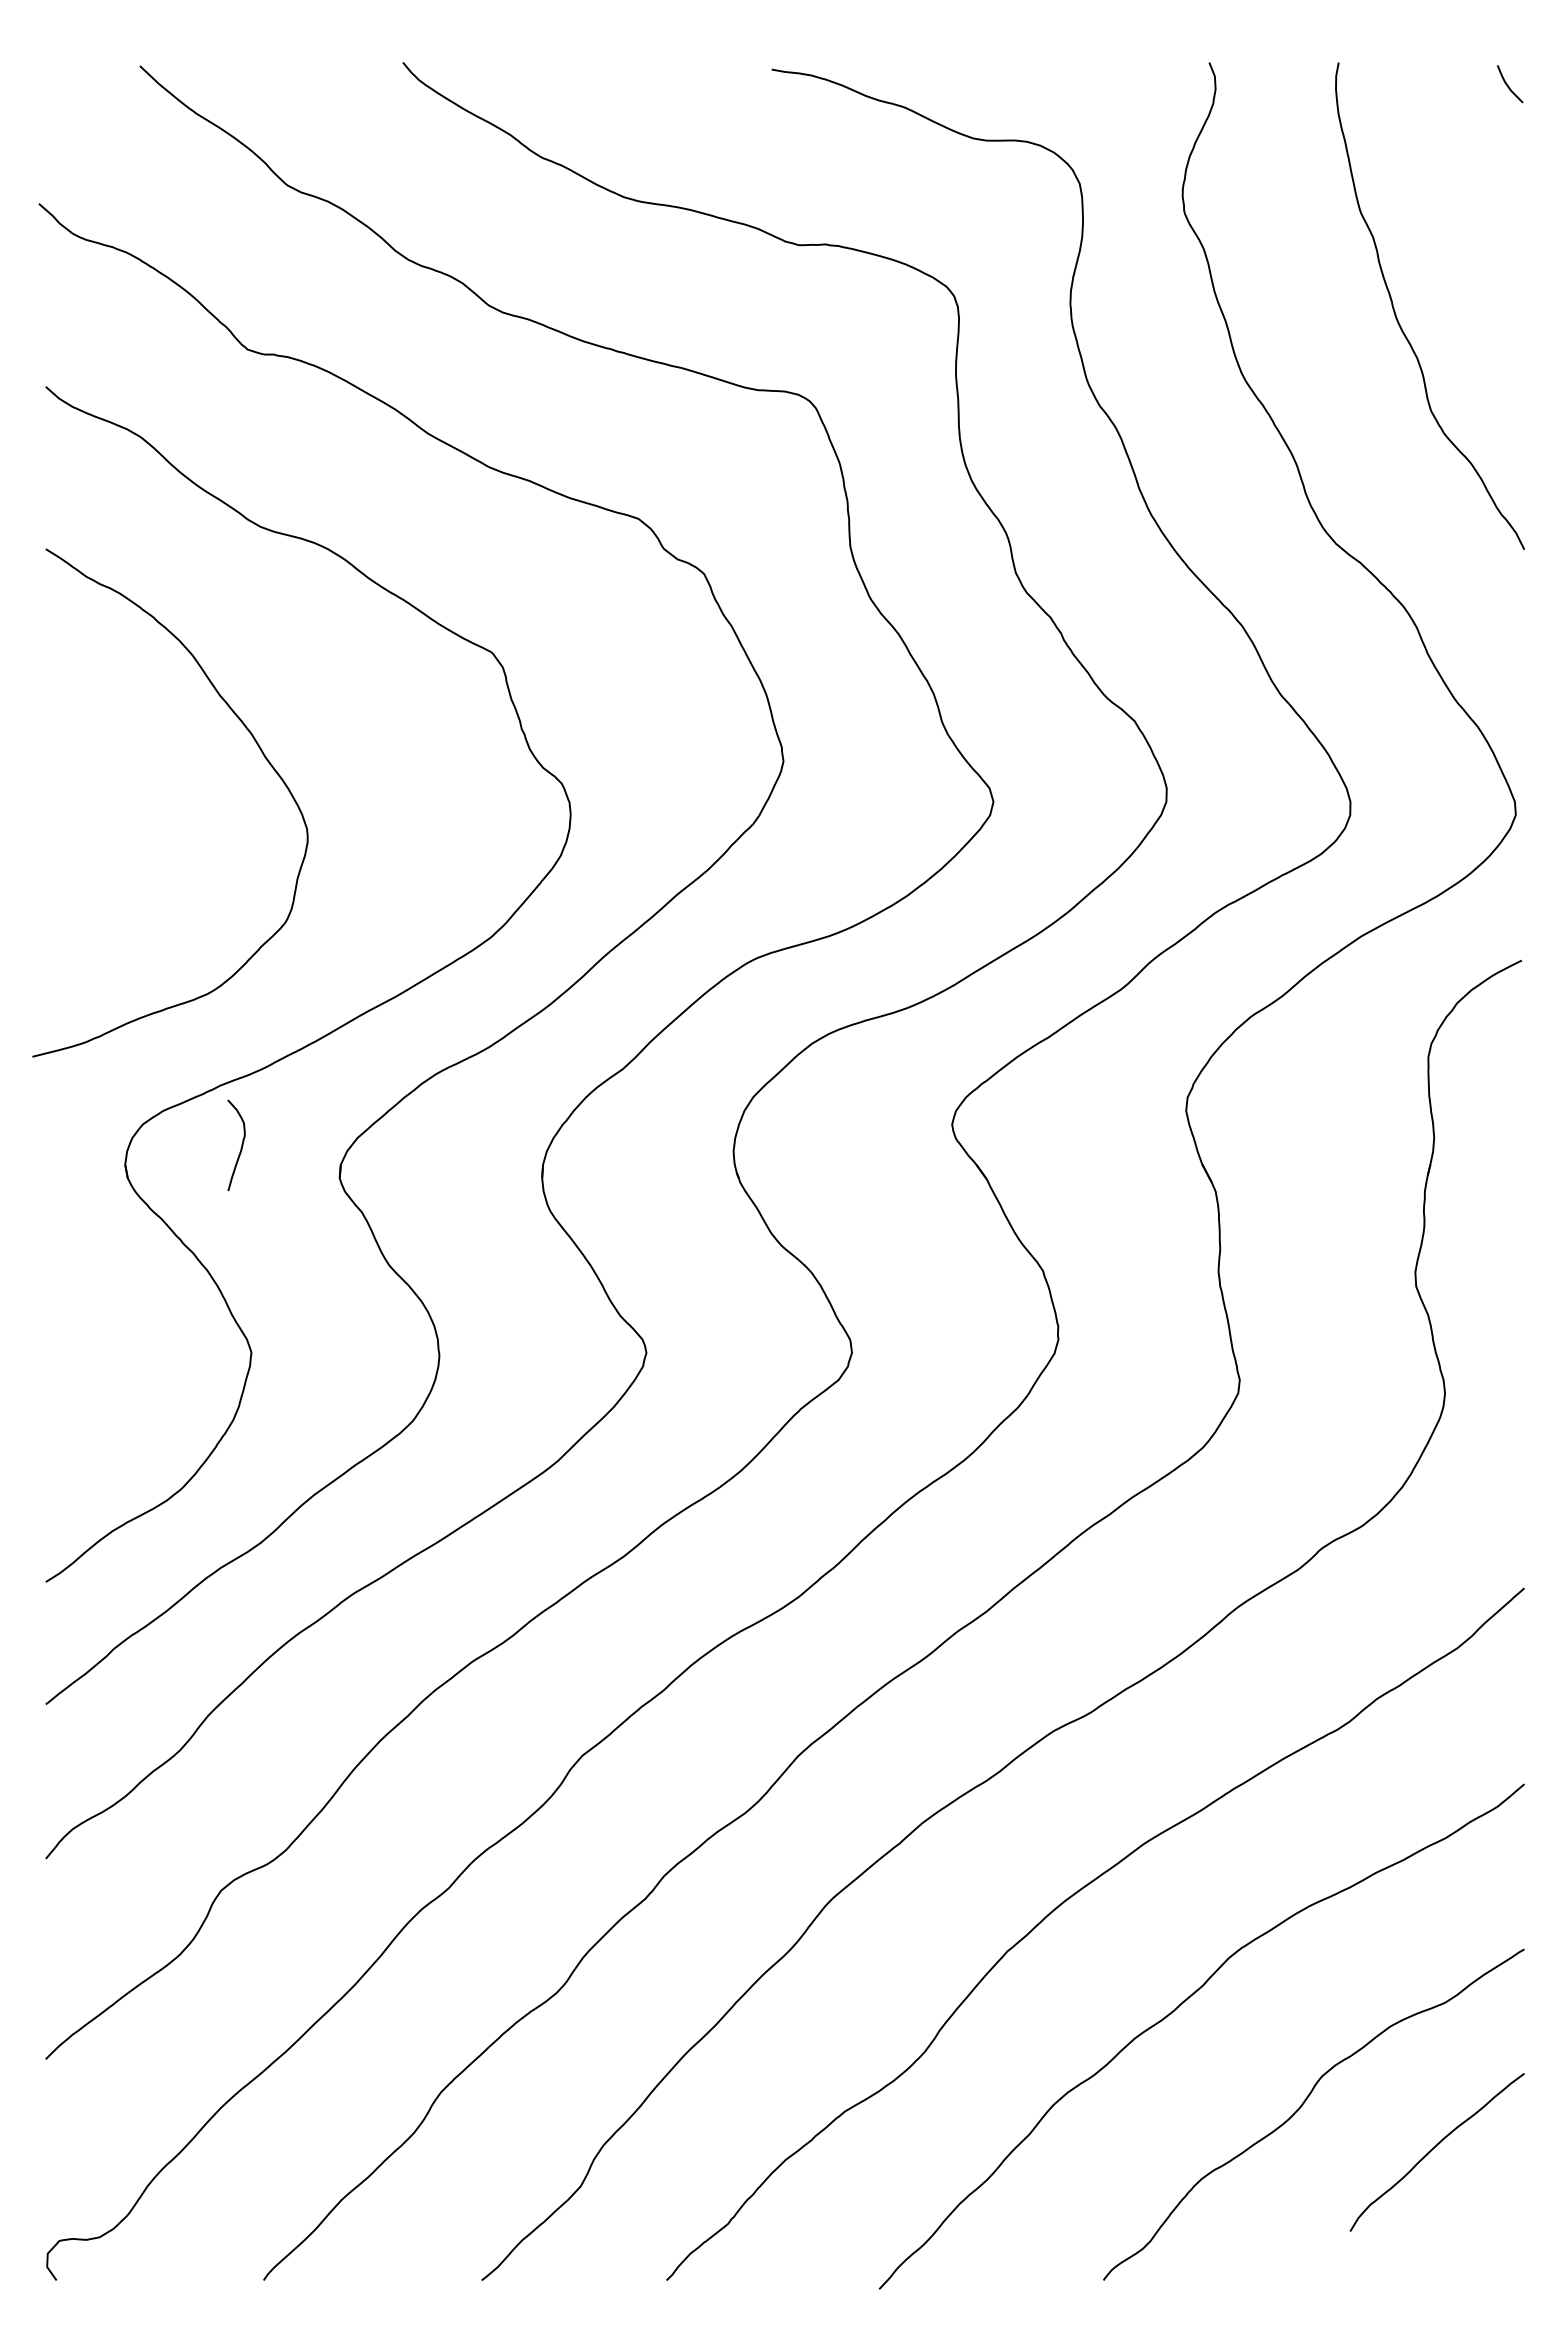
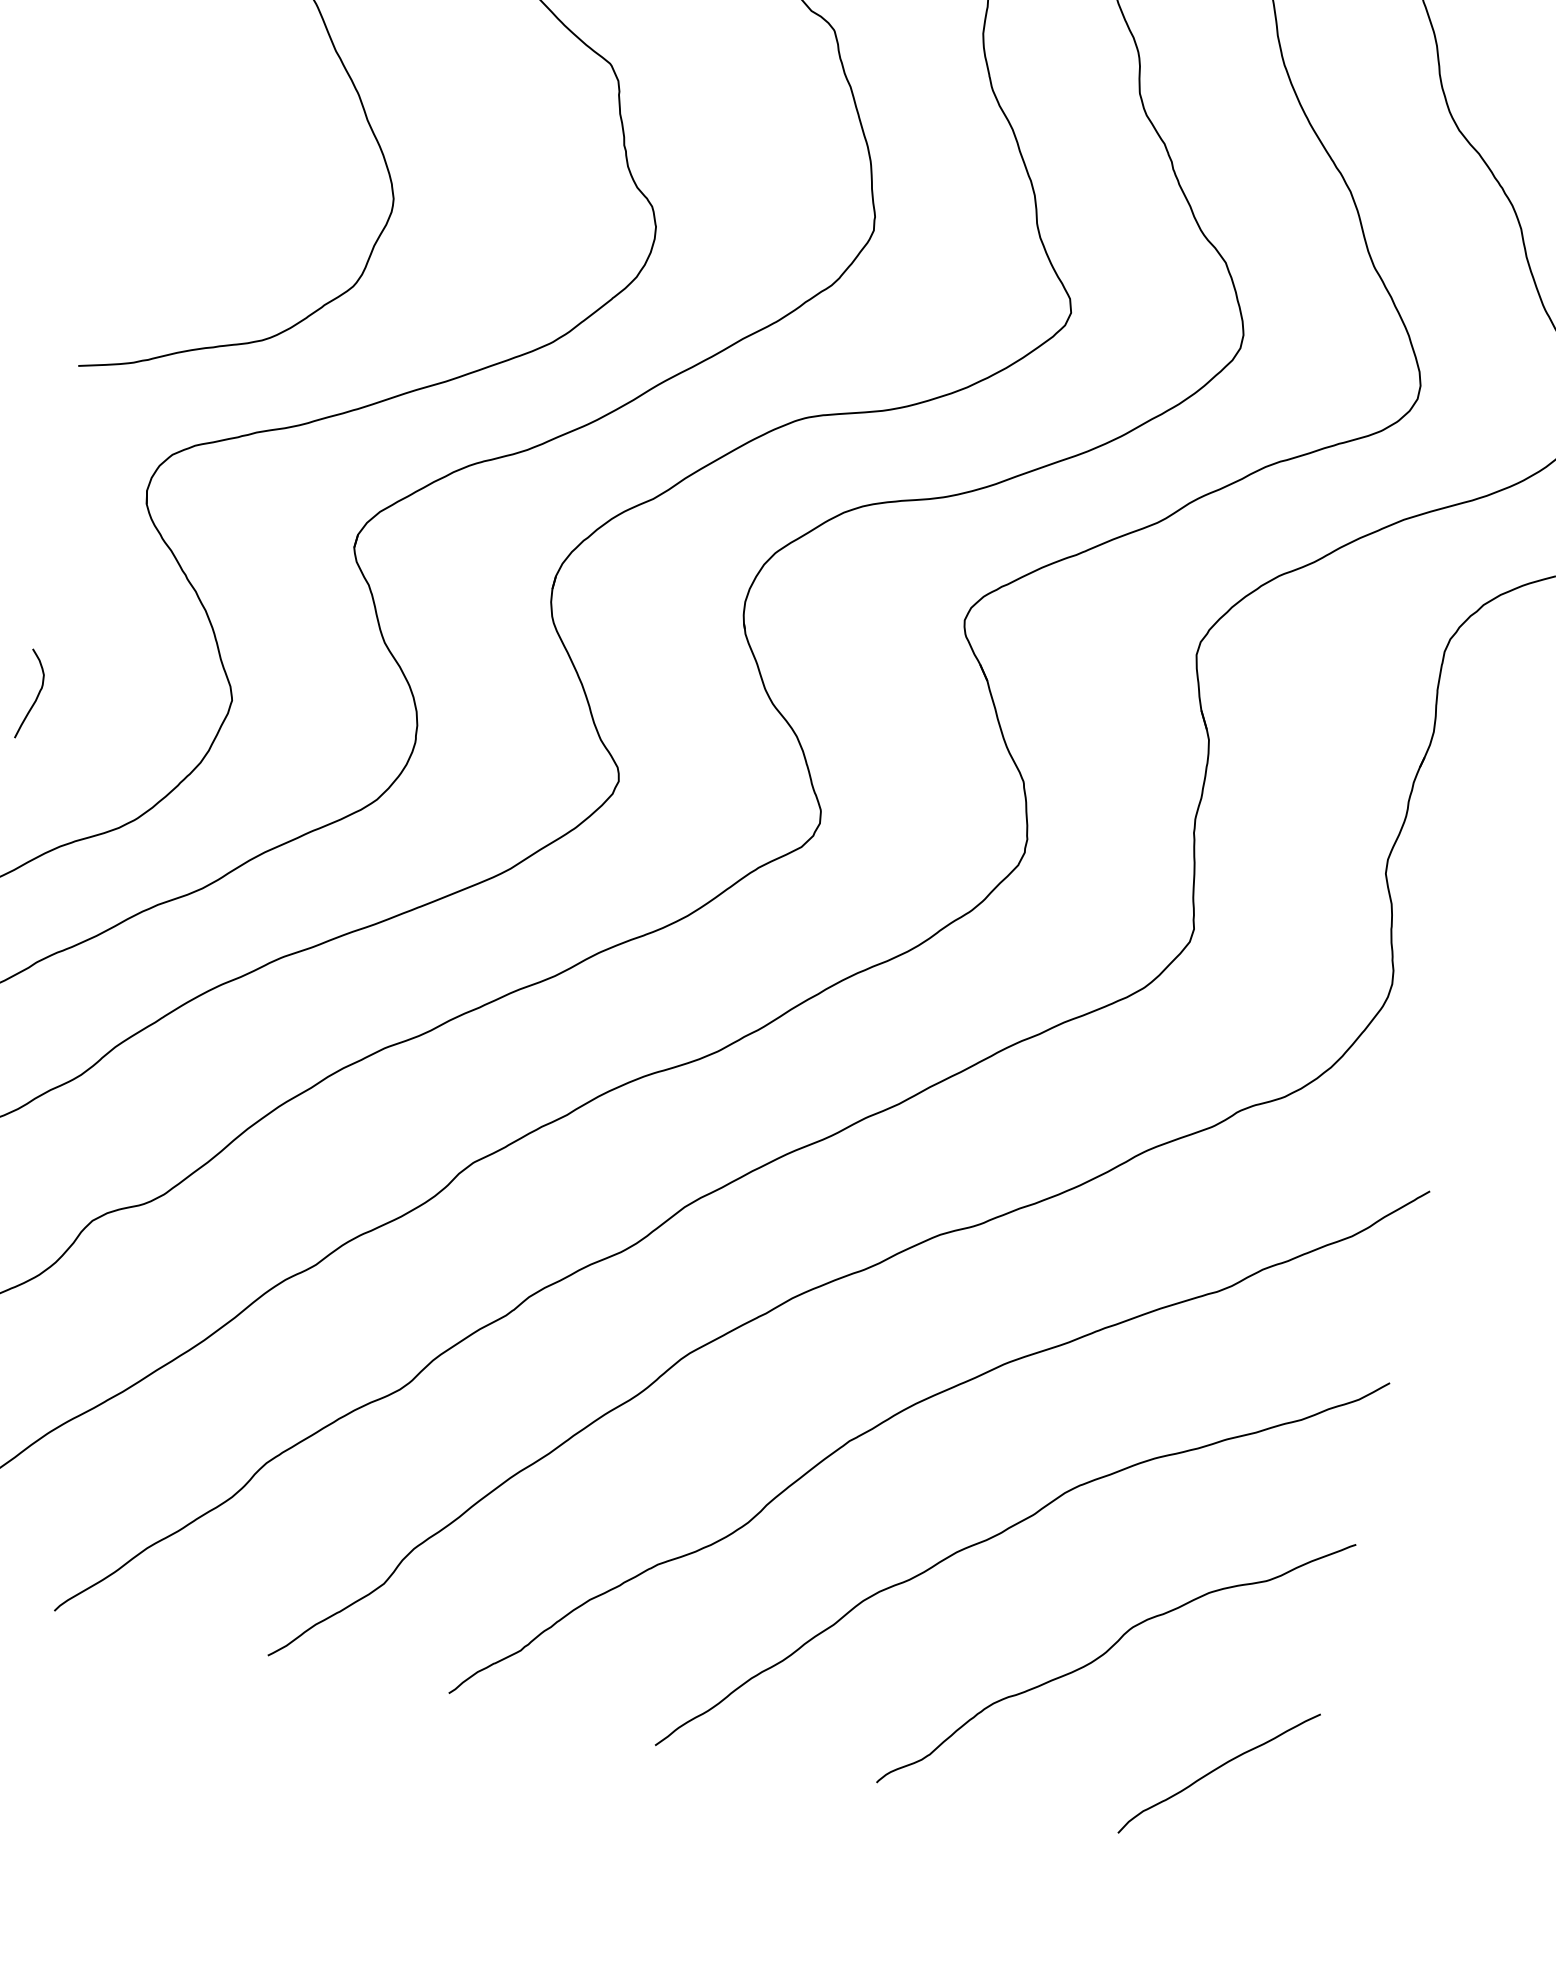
curve: (241, 1145) -> (36, 696), moved
curve: (1433, 2149) -> (1216, 1770), moved

